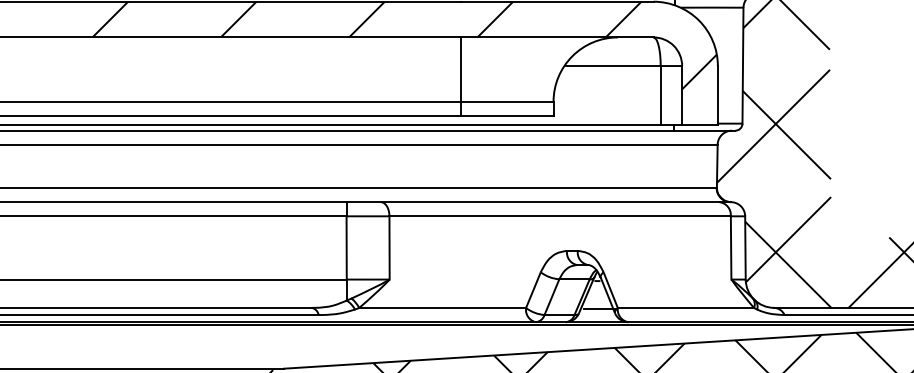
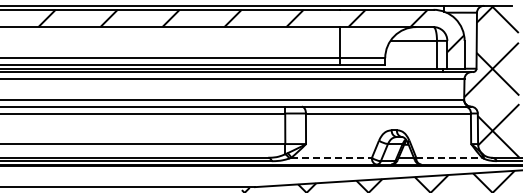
line: (444, 307) -> (332, 157), solid -> dashed
line: (686, 307) -> (449, 157), solid -> dashed

